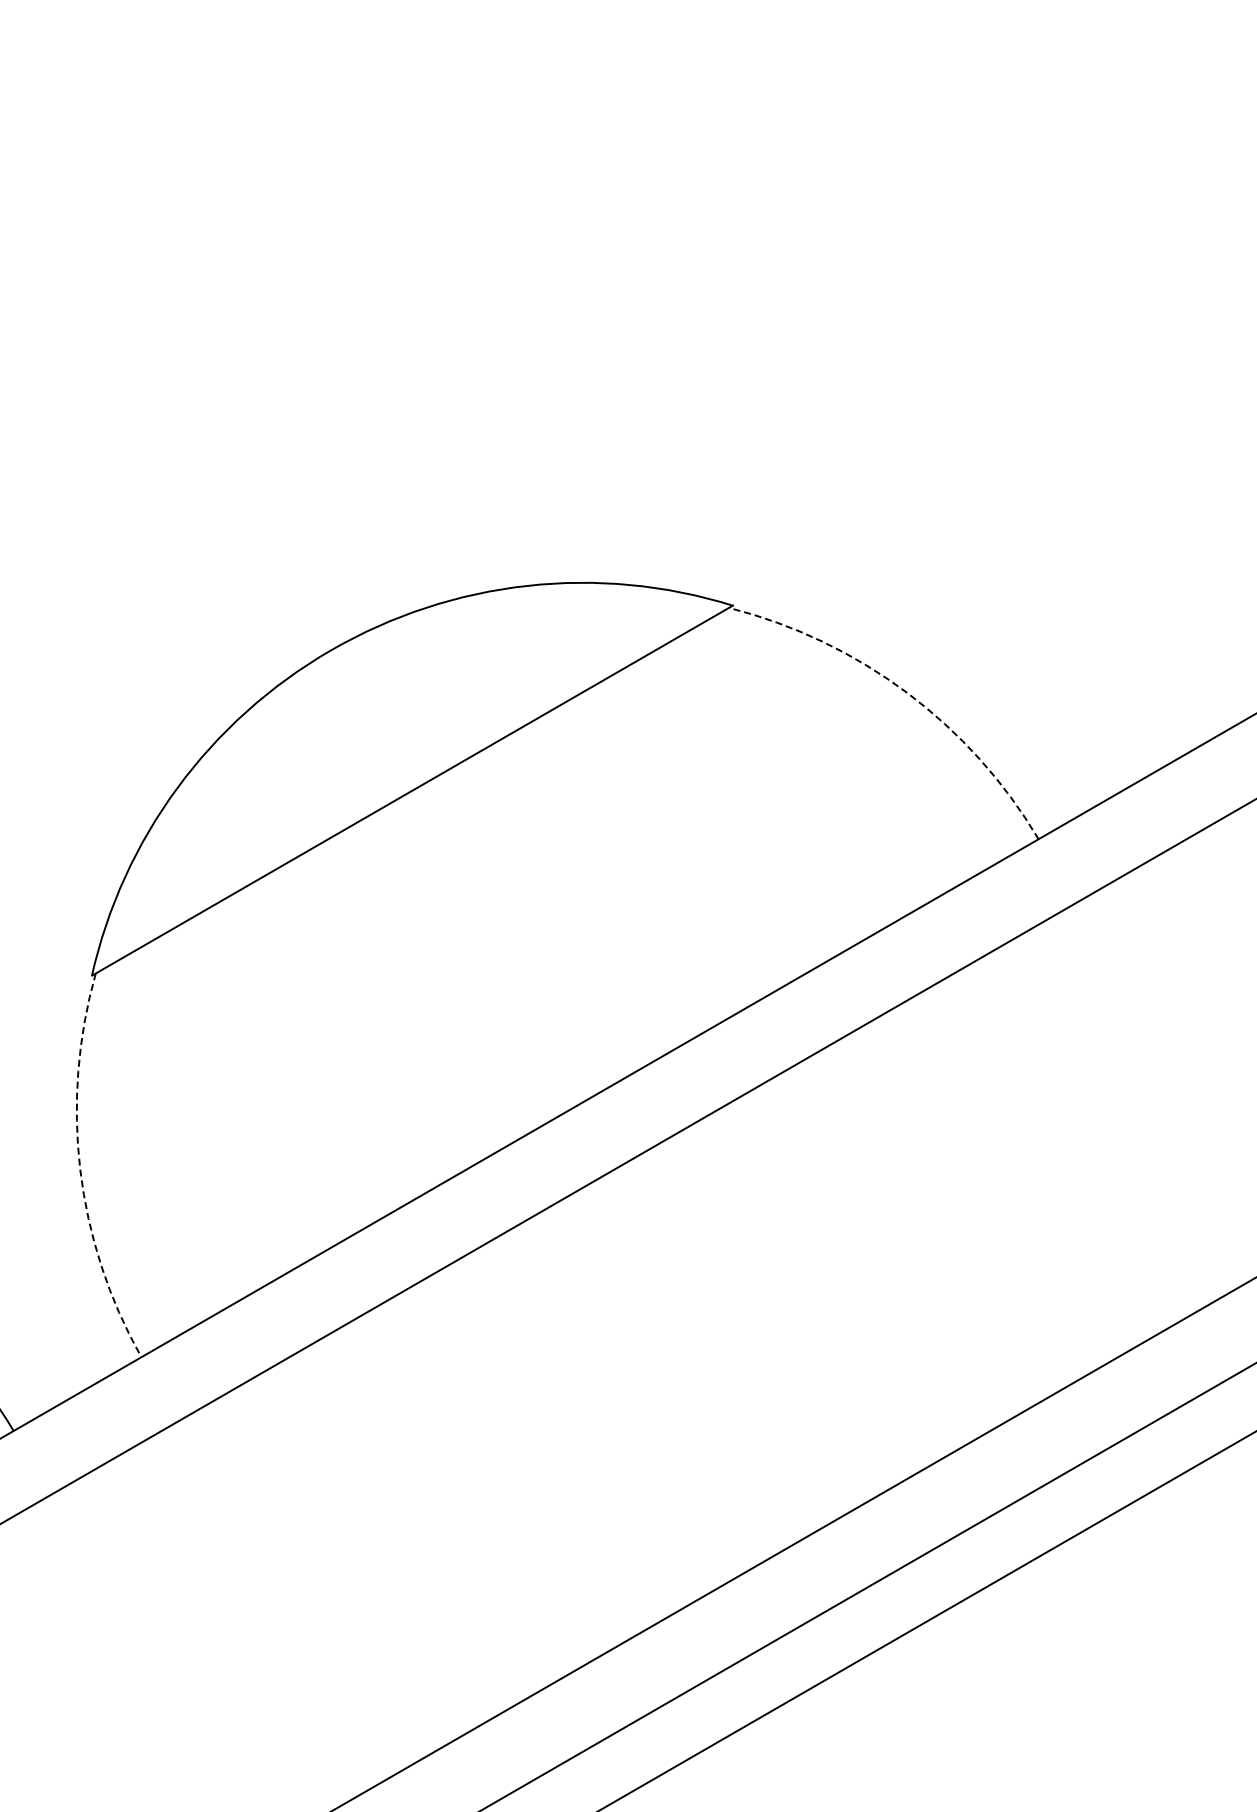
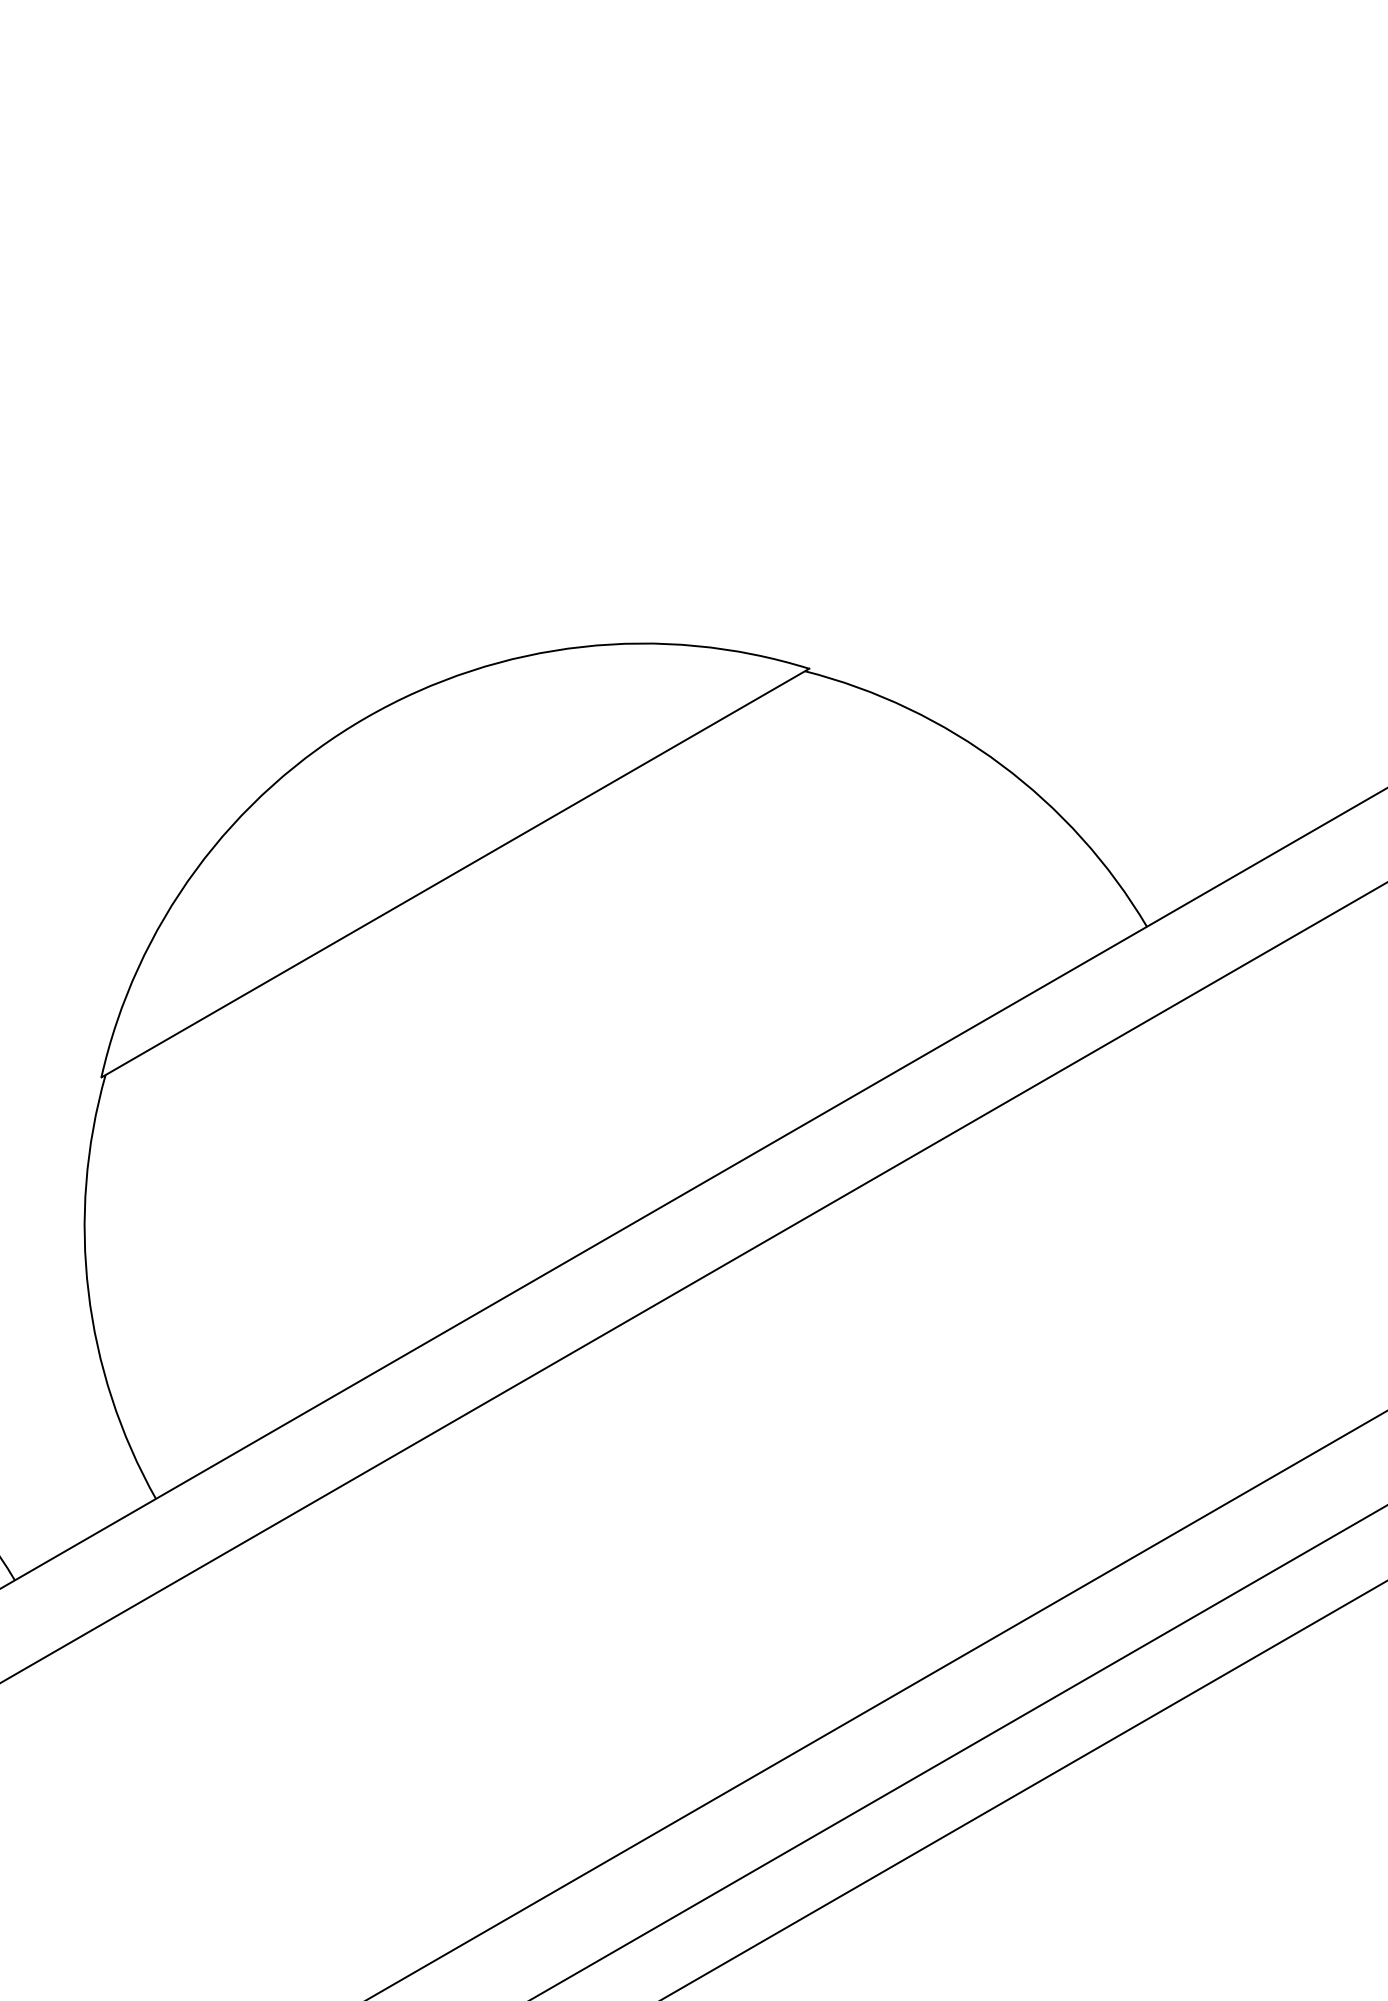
arc: (906, 692) -> (1001, 764), dashed -> solid
arc: (80, 1169) -> (88, 1291), dashed -> solid

